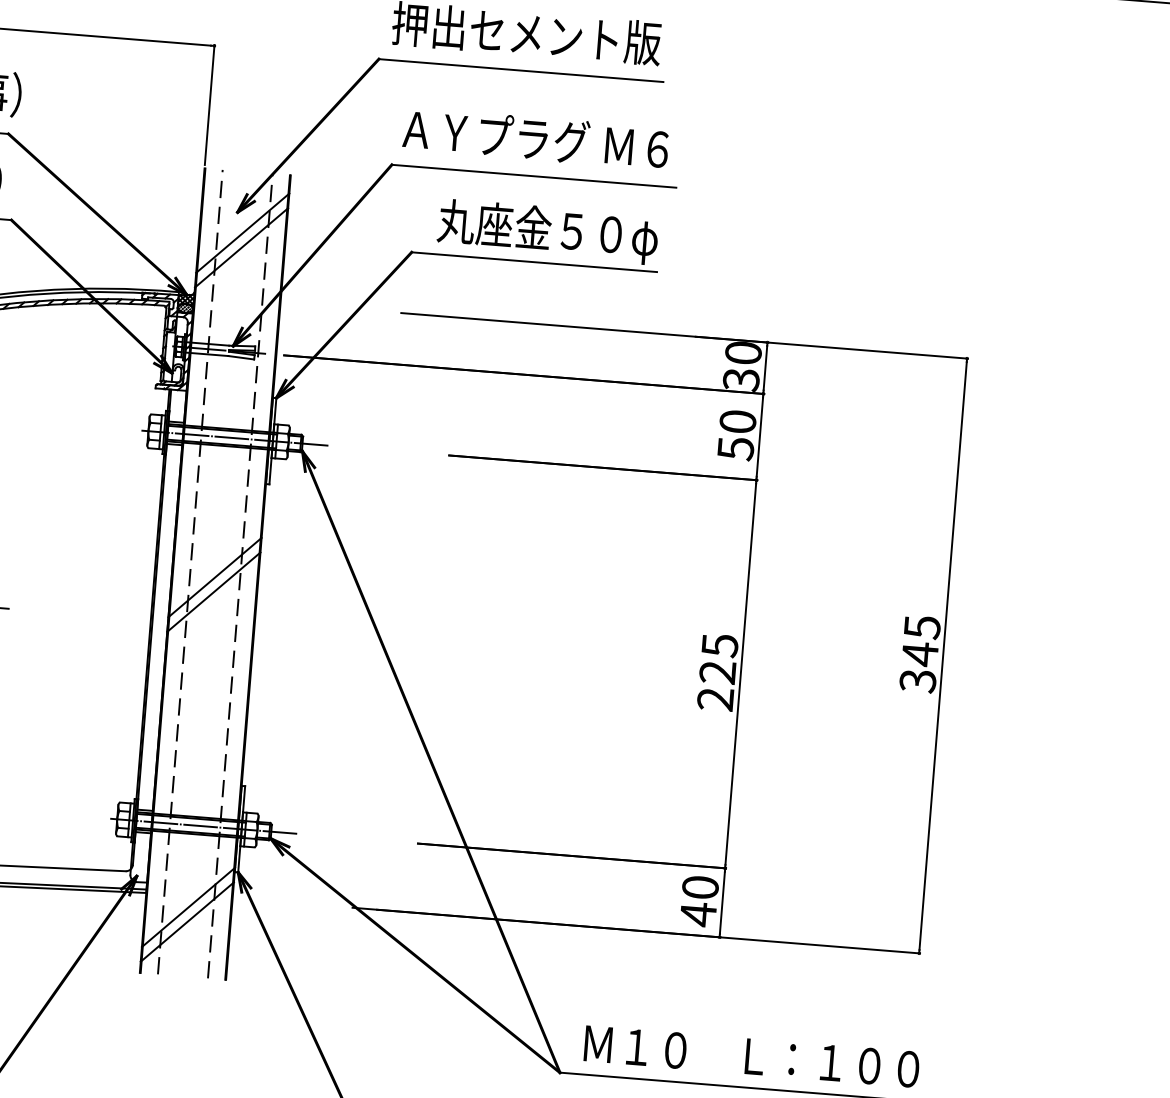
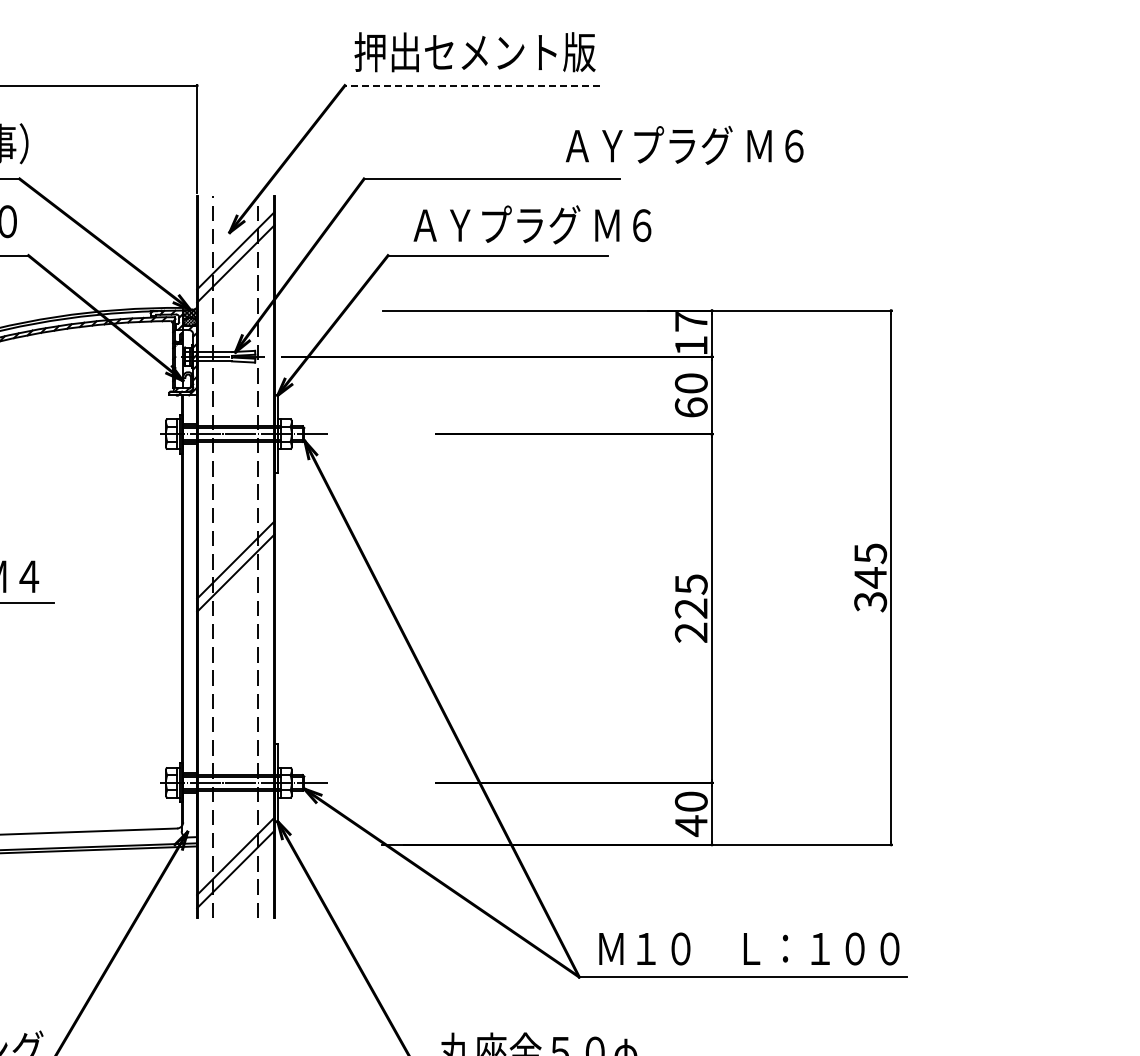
line: (521, 70) -> (472, 85), solid -> dashed
text: (535, 137) -> (684, 144), moved
text: (572, 233) -> (530, 227), 丸座金５０φ -> ＡＹプラグ Ｍ６
text: (741, 366) -> (690, 333), 30 -> 17
text: (734, 448) -> (690, 407), 50 -> 60

